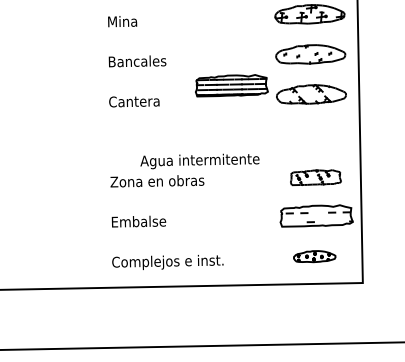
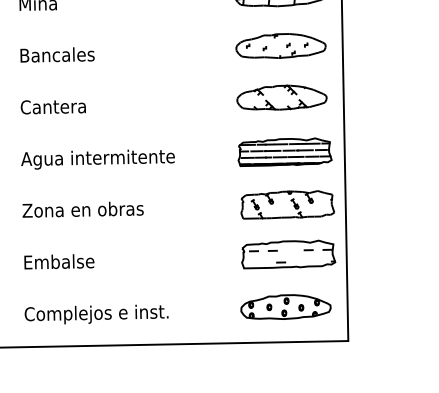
part: (231, 85) -> (284, 151), moved
text: (199, 161) -> (97, 159), moved
part: (315, 177) -> (287, 204), size x1.43
part: (314, 256) -> (285, 306), size x1.67

